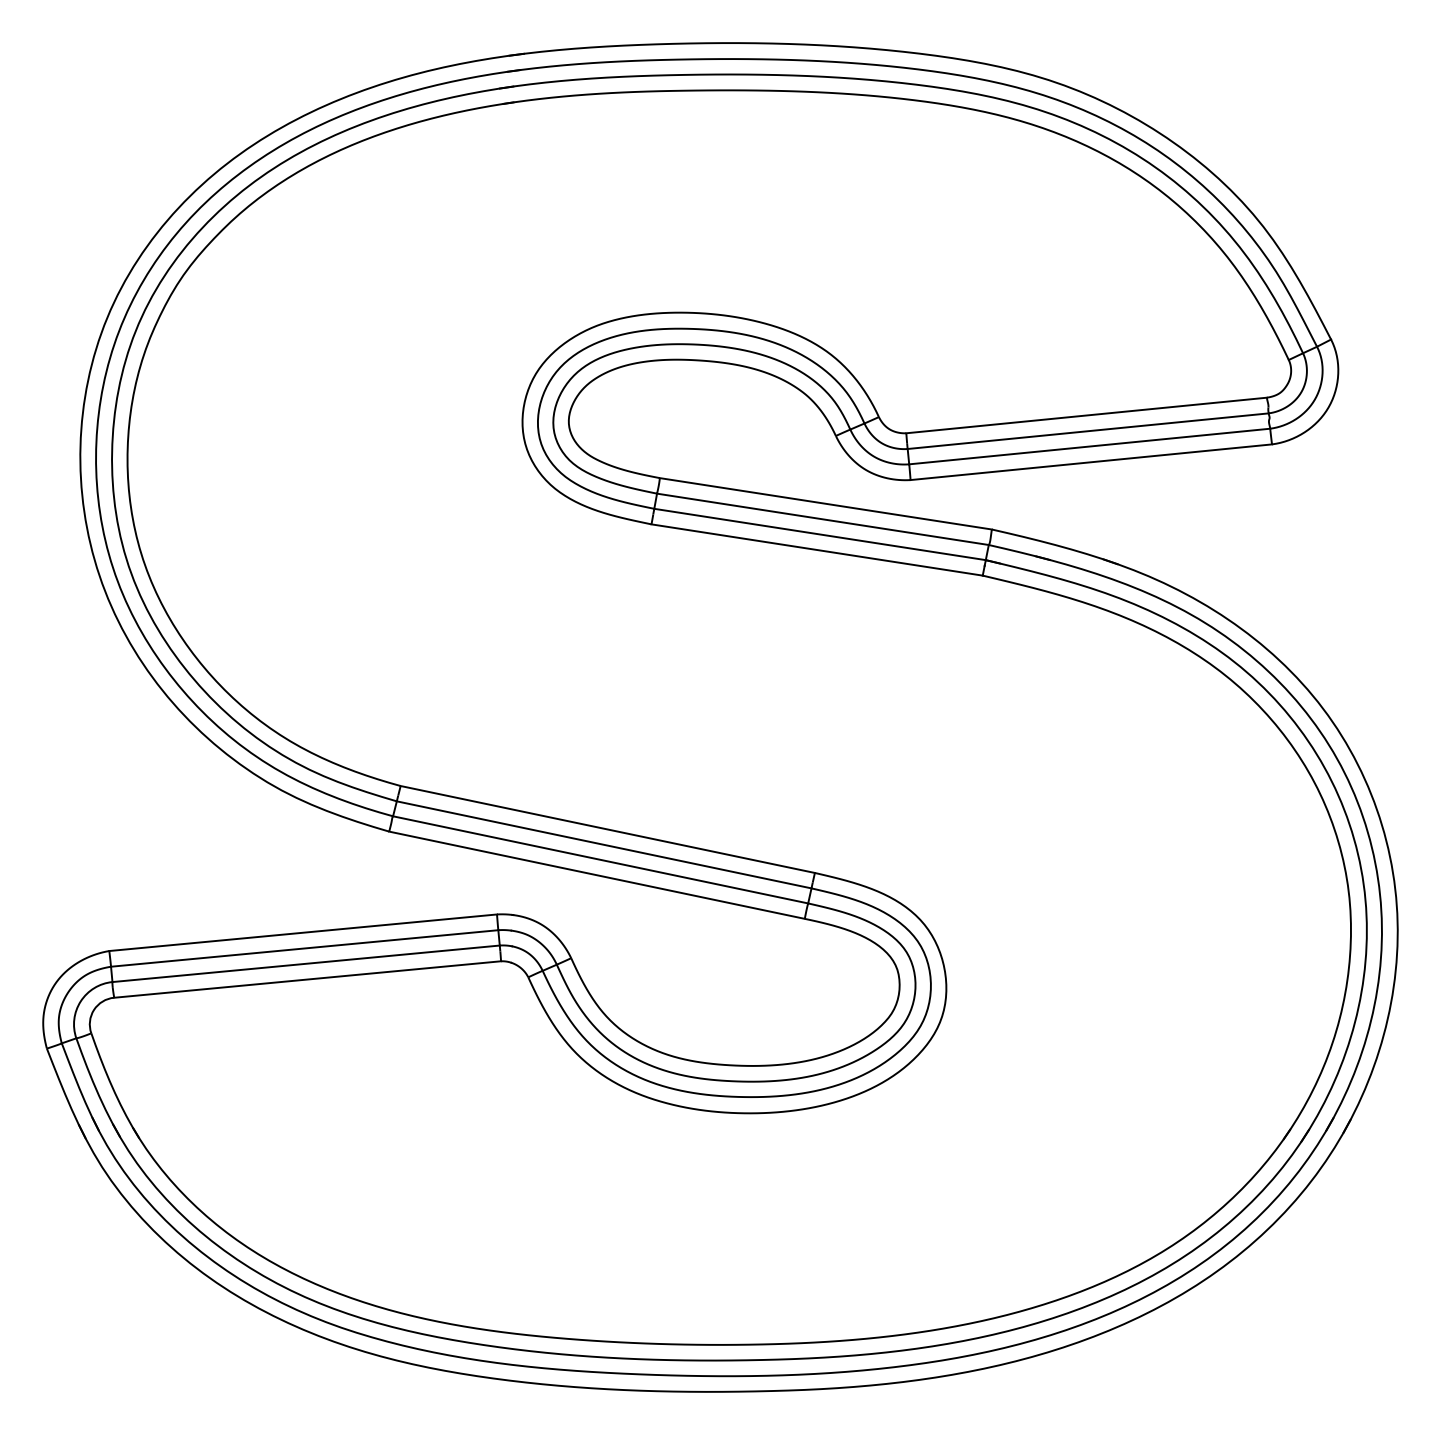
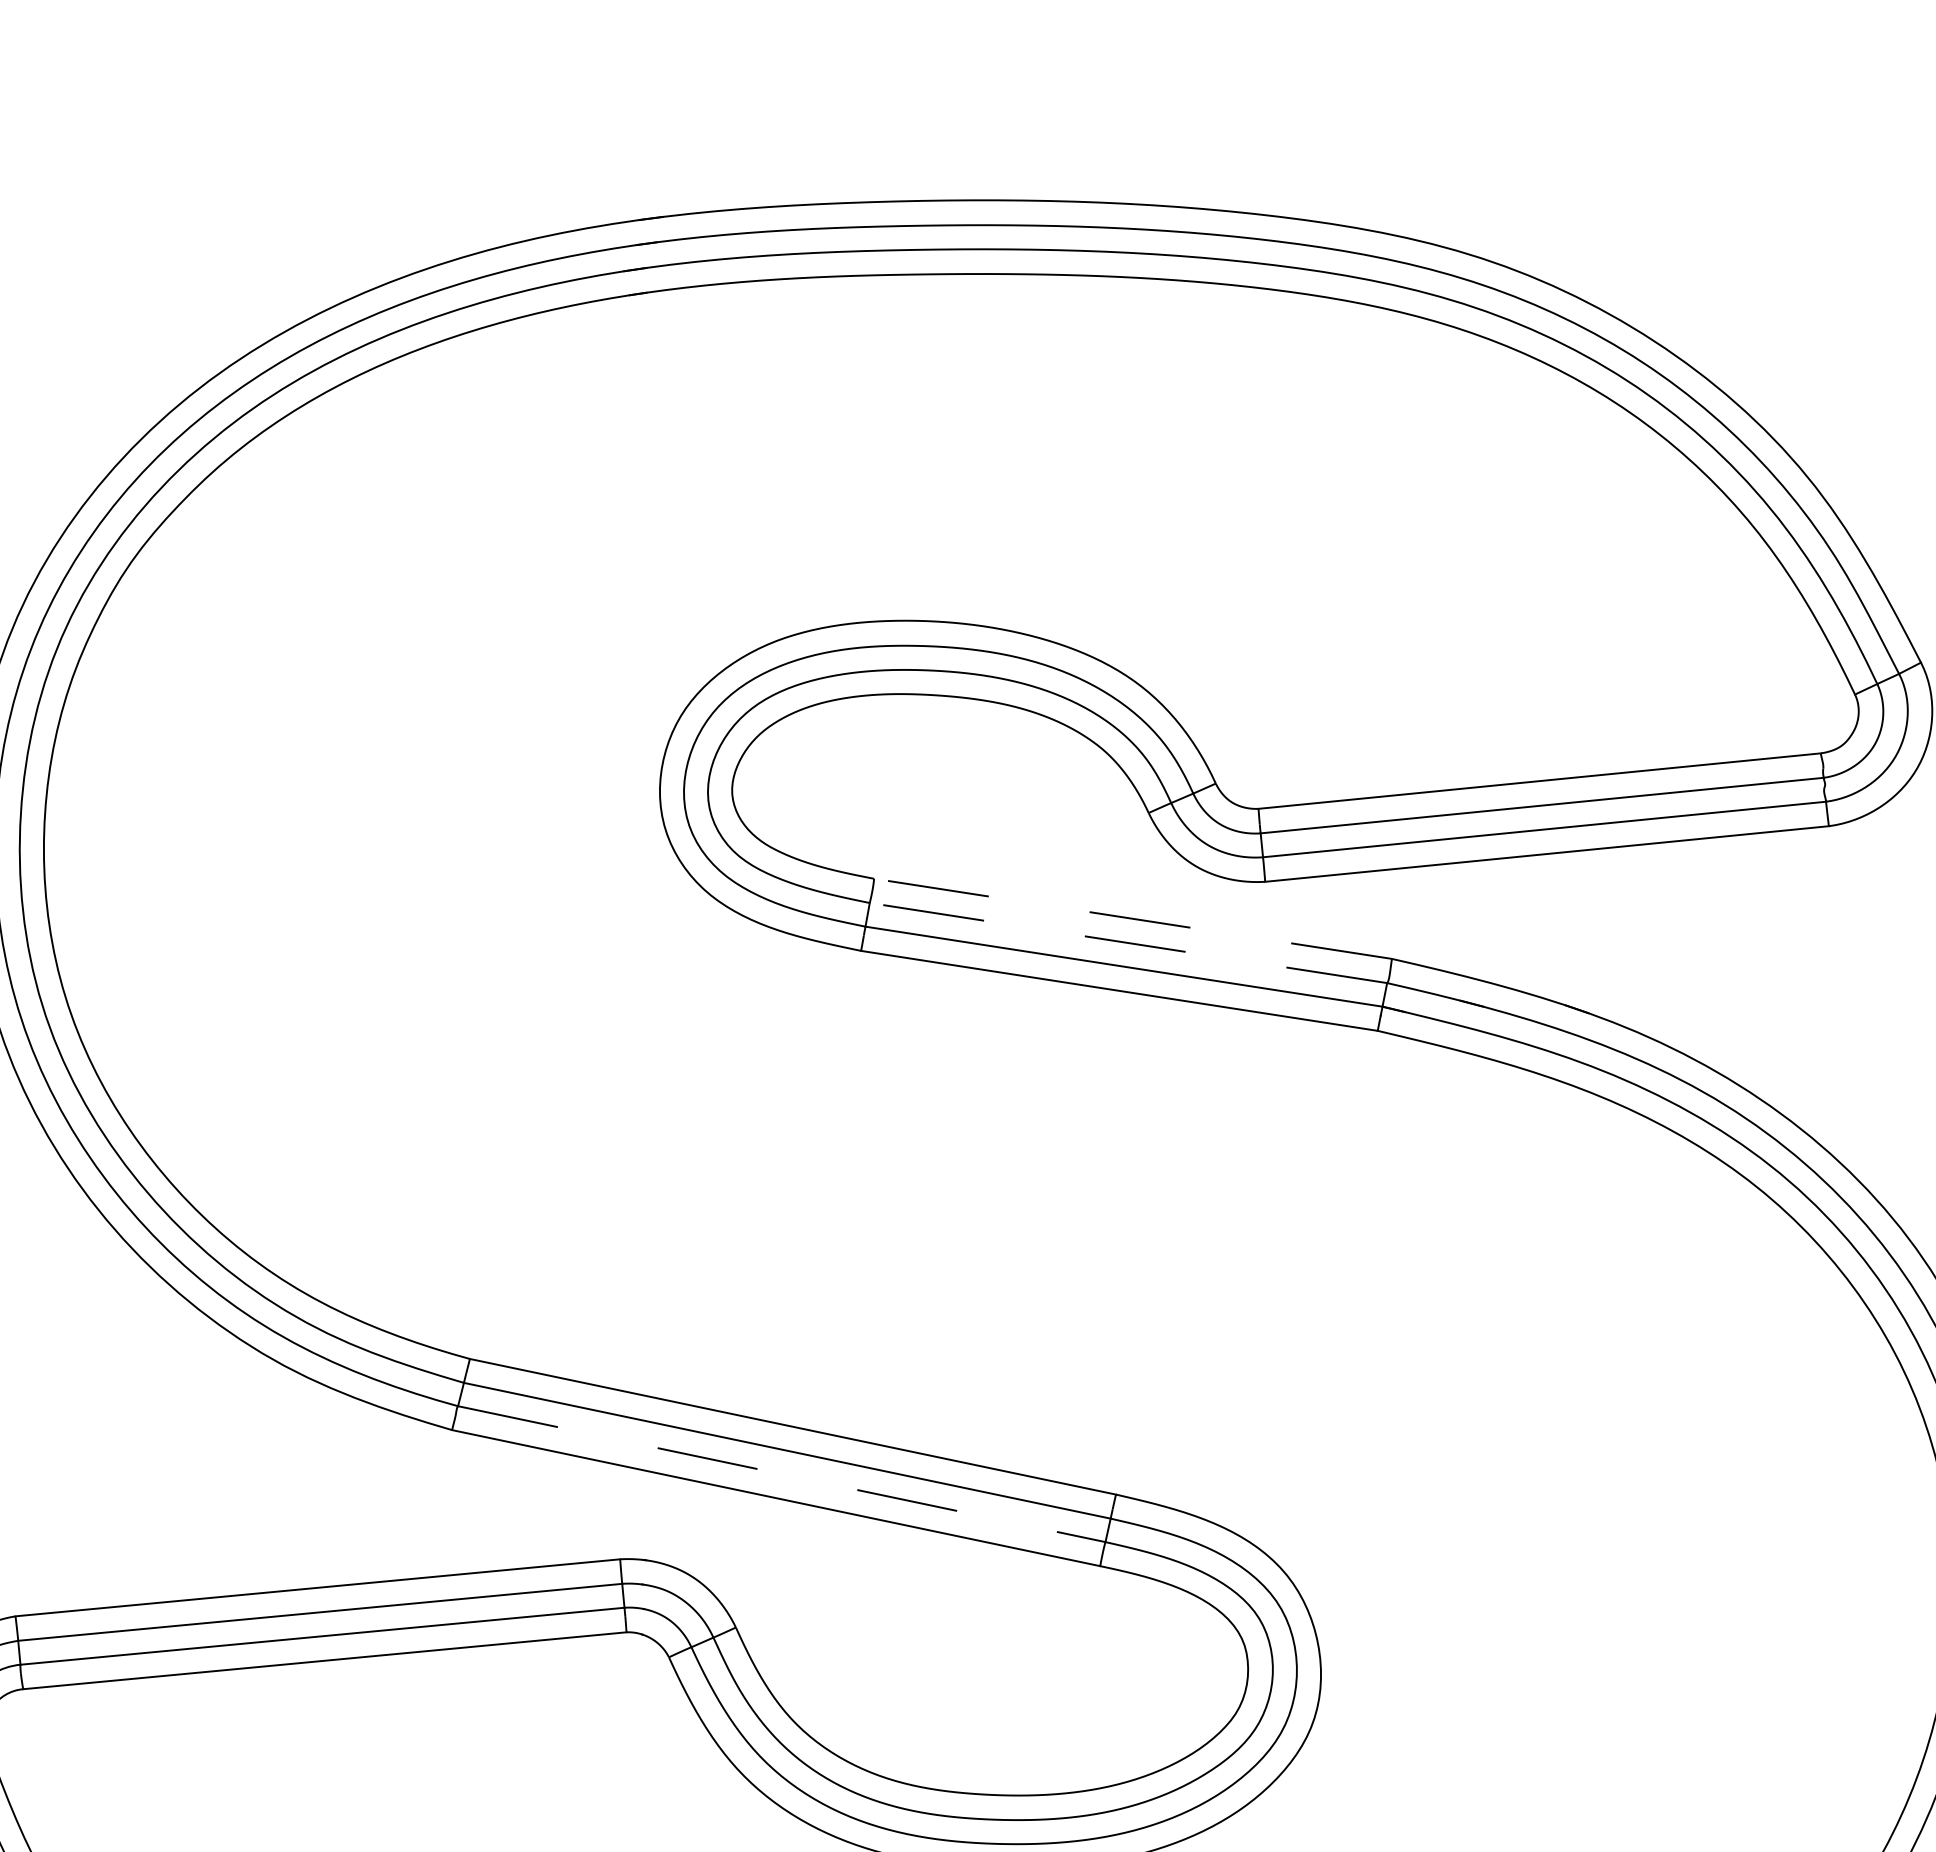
line: (825, 503) -> (1132, 918), solid -> dashed
line: (822, 519) -> (1127, 943), solid -> dashed
line: (601, 859) -> (783, 1473), solid -> dashed

